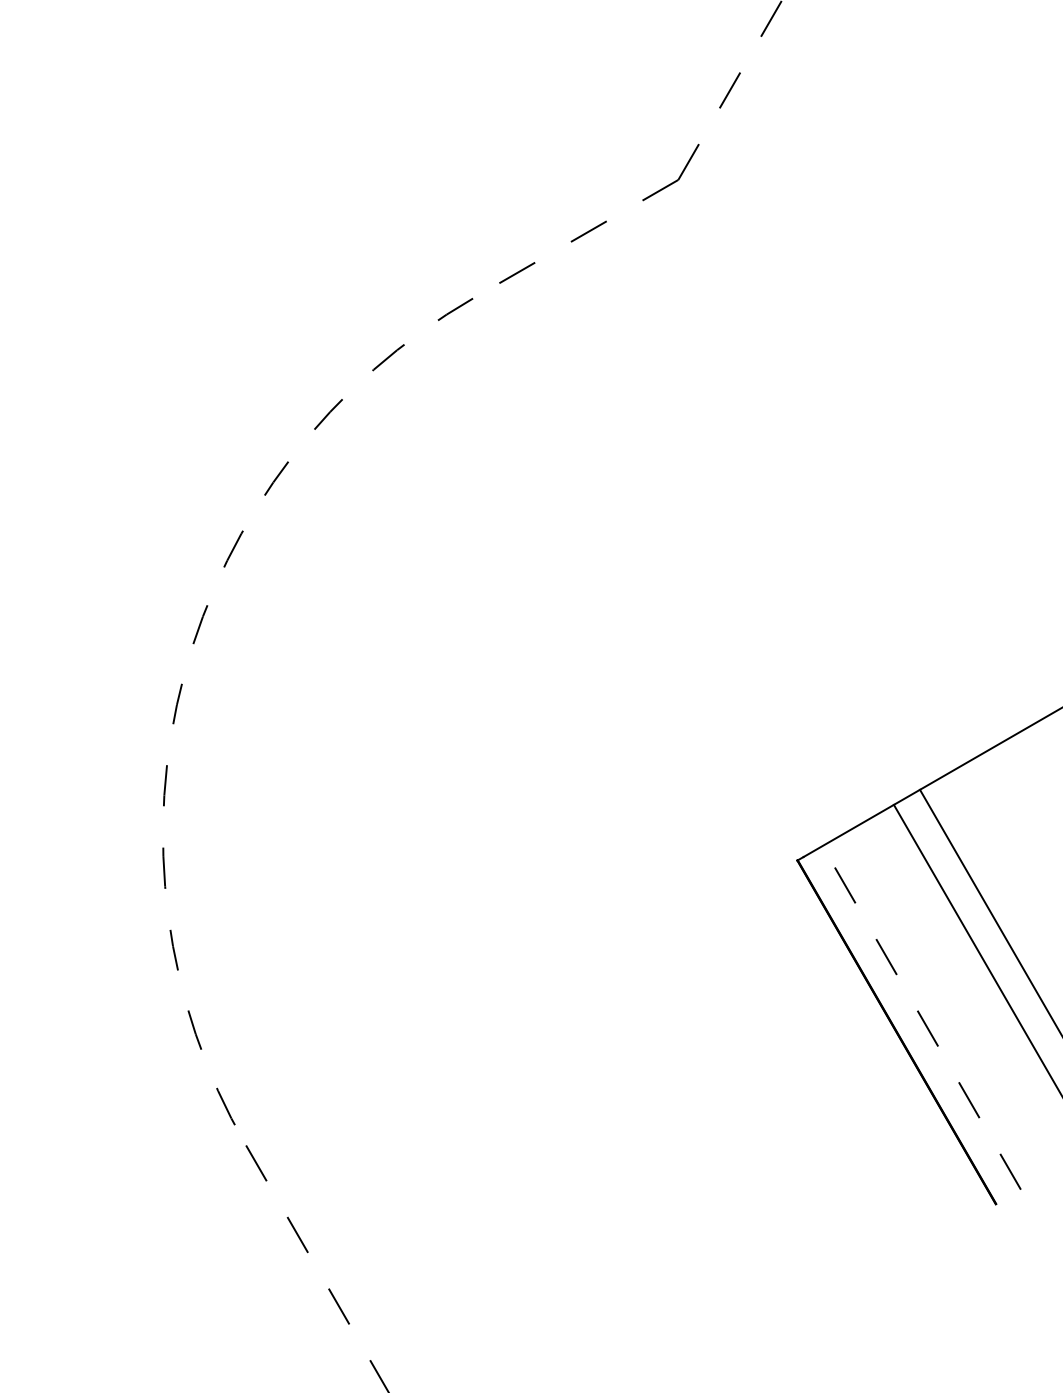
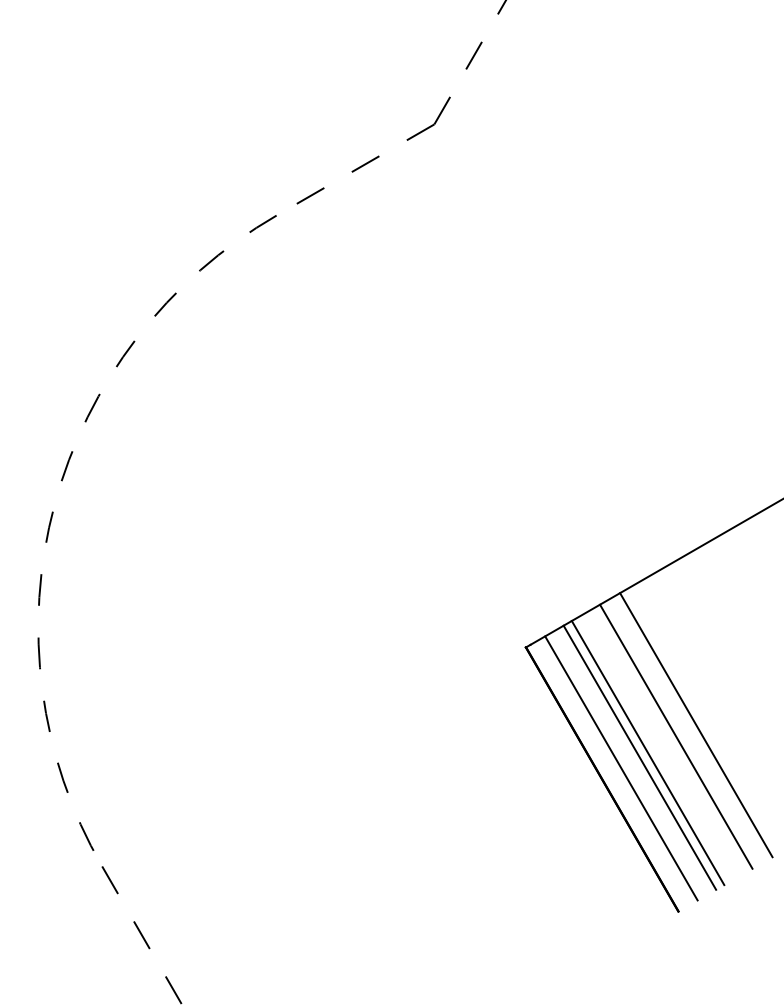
line: (956, 997) -> (648, 752), added
line: (945, 1003) -> (639, 757), added
line: (921, 1017) -> (621, 768), dashed -> solid

